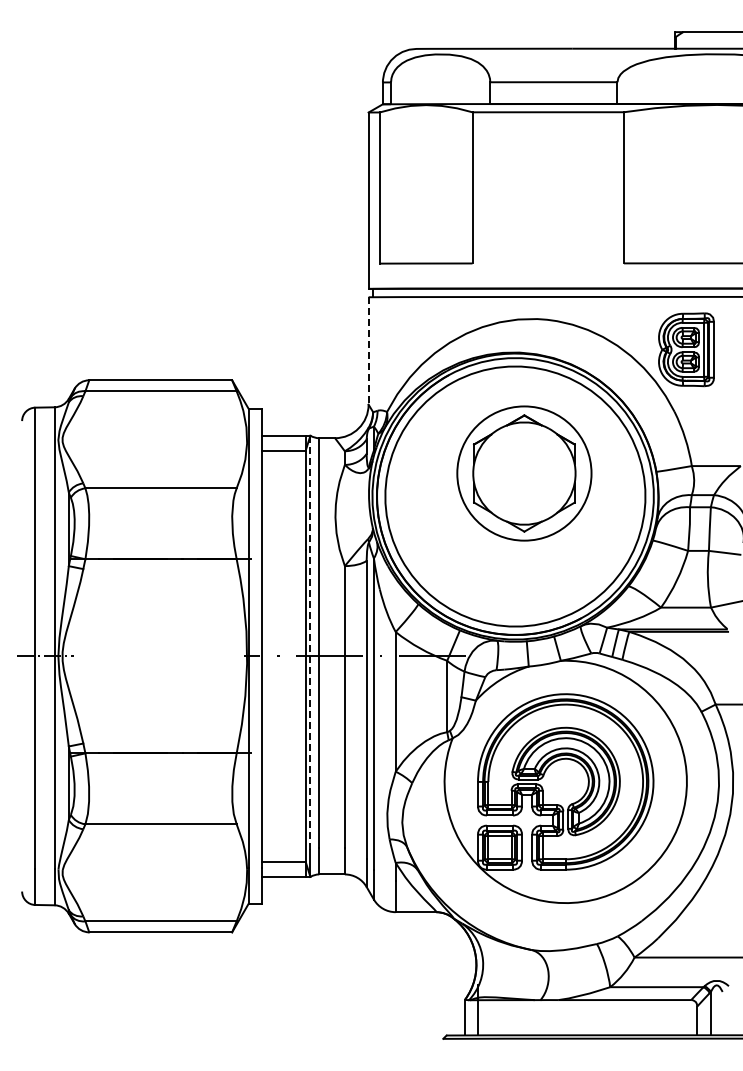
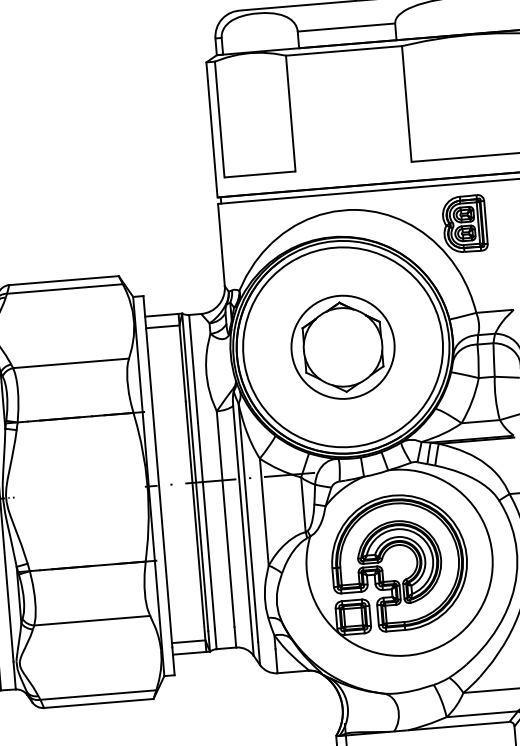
line: (368, 350) -> (221, 244), dashed -> solid
part: (524, 473) -> (343, 347), moved
line: (310, 642) -> (195, 472), dashed -> solid

